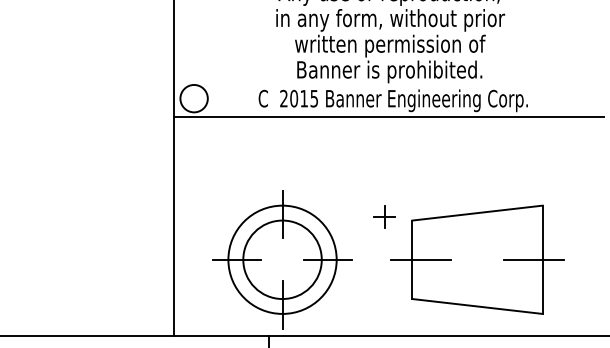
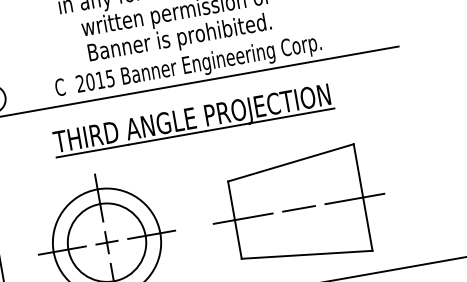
part: (388, 154) -> (193, 120), added
part: (384, 216) -> (106, 242), moved
line: (477, 259) -> (298, 208), added

